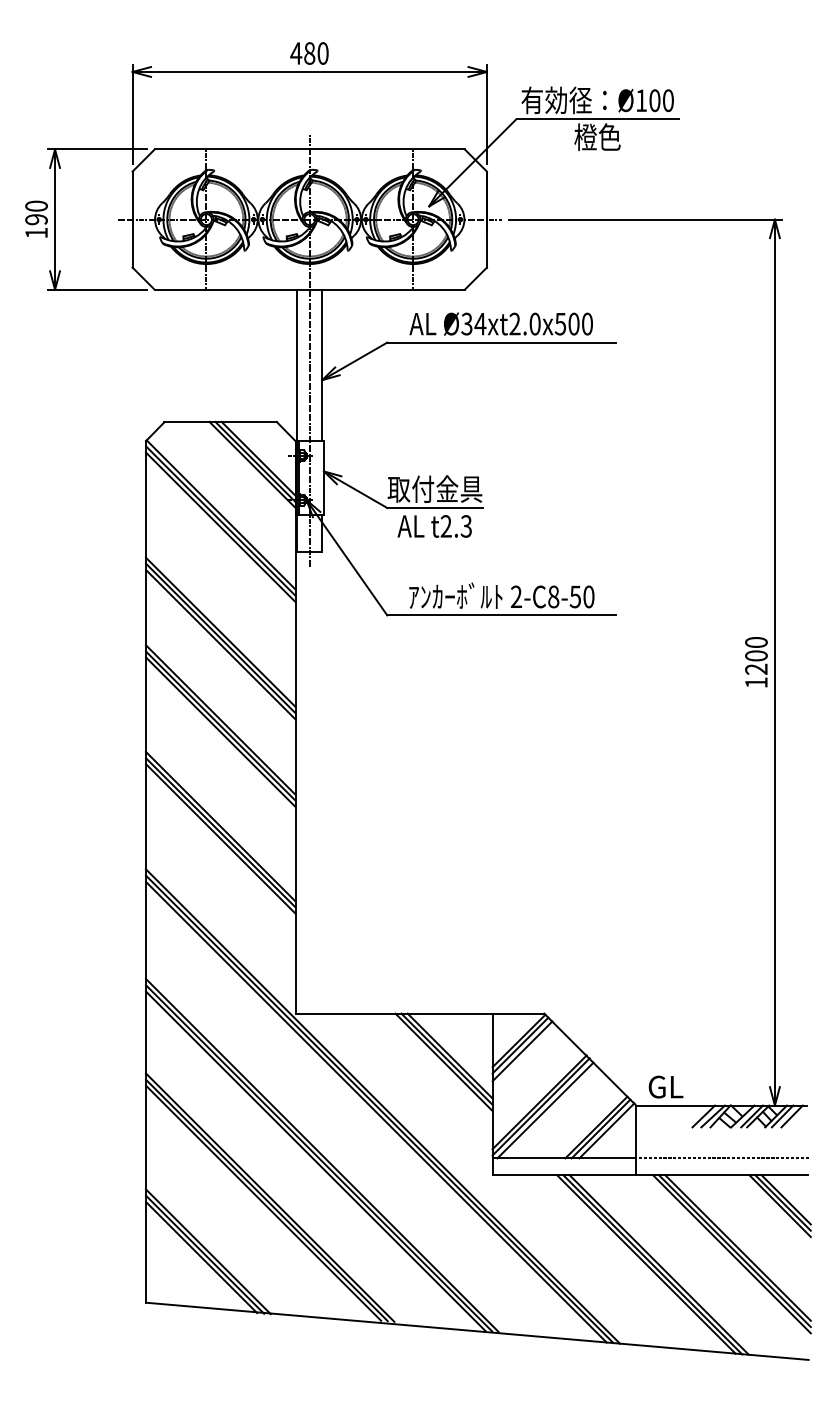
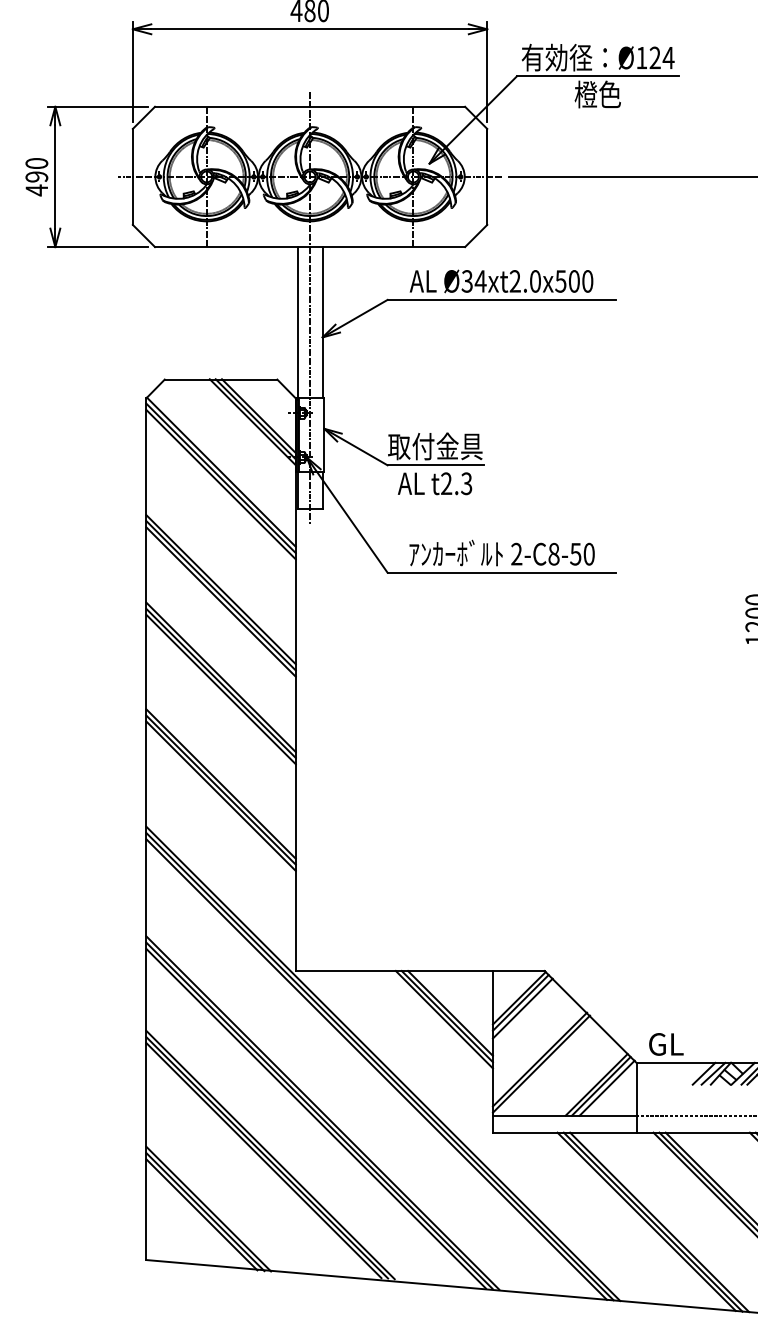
text: (661, 100) -> (661, 57), Ø100 -> Ø124
text: (36, 233) -> (36, 190), 190 -> 490
line: (545, 1110) -> (545, 1067), removed

